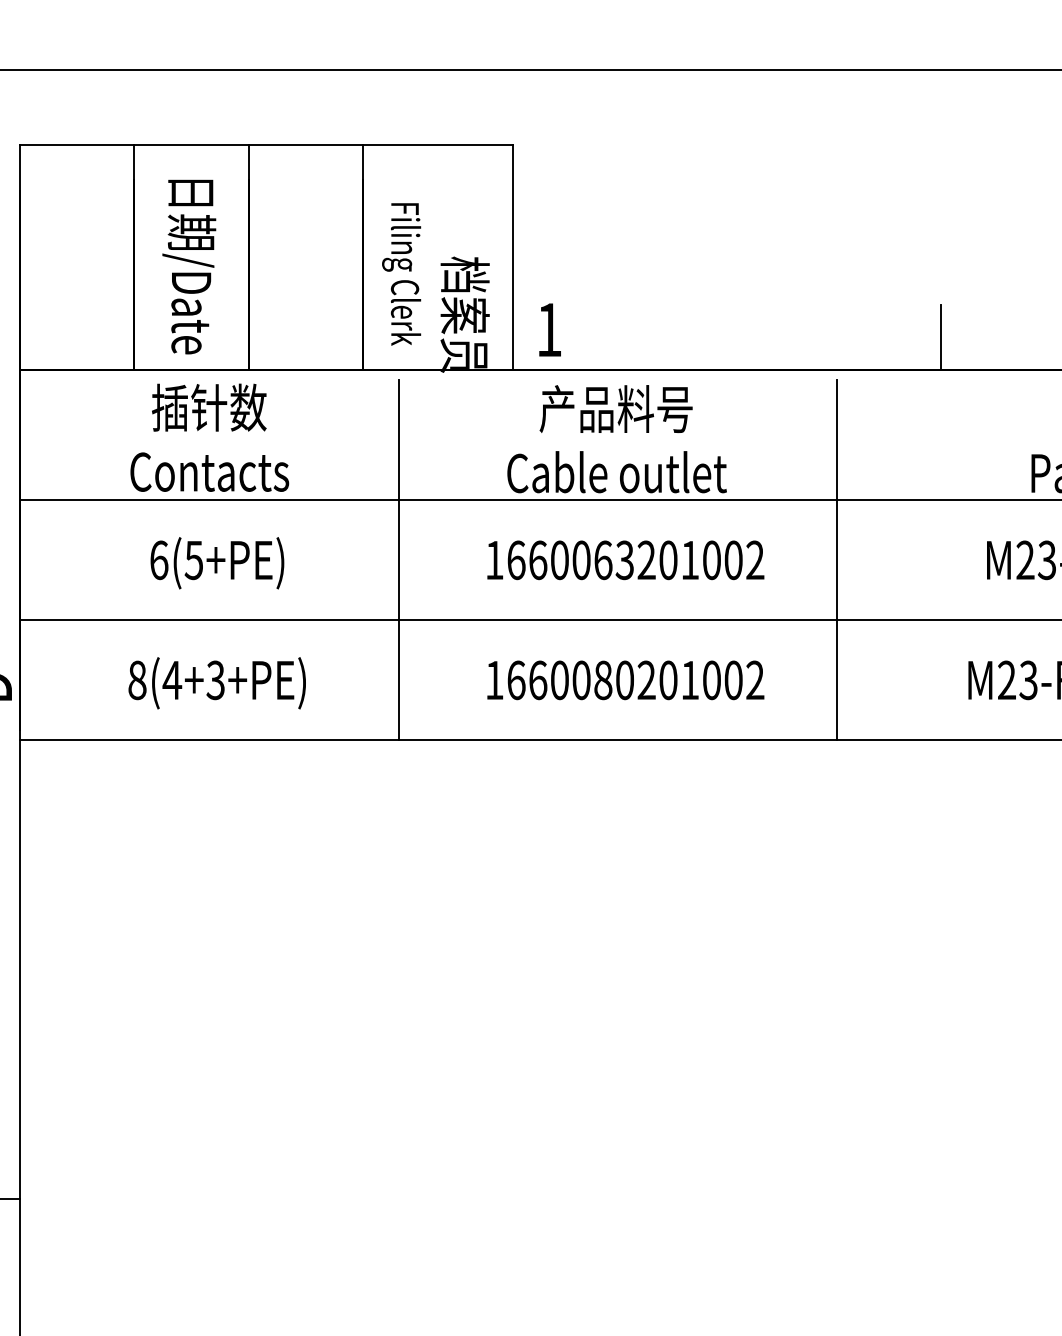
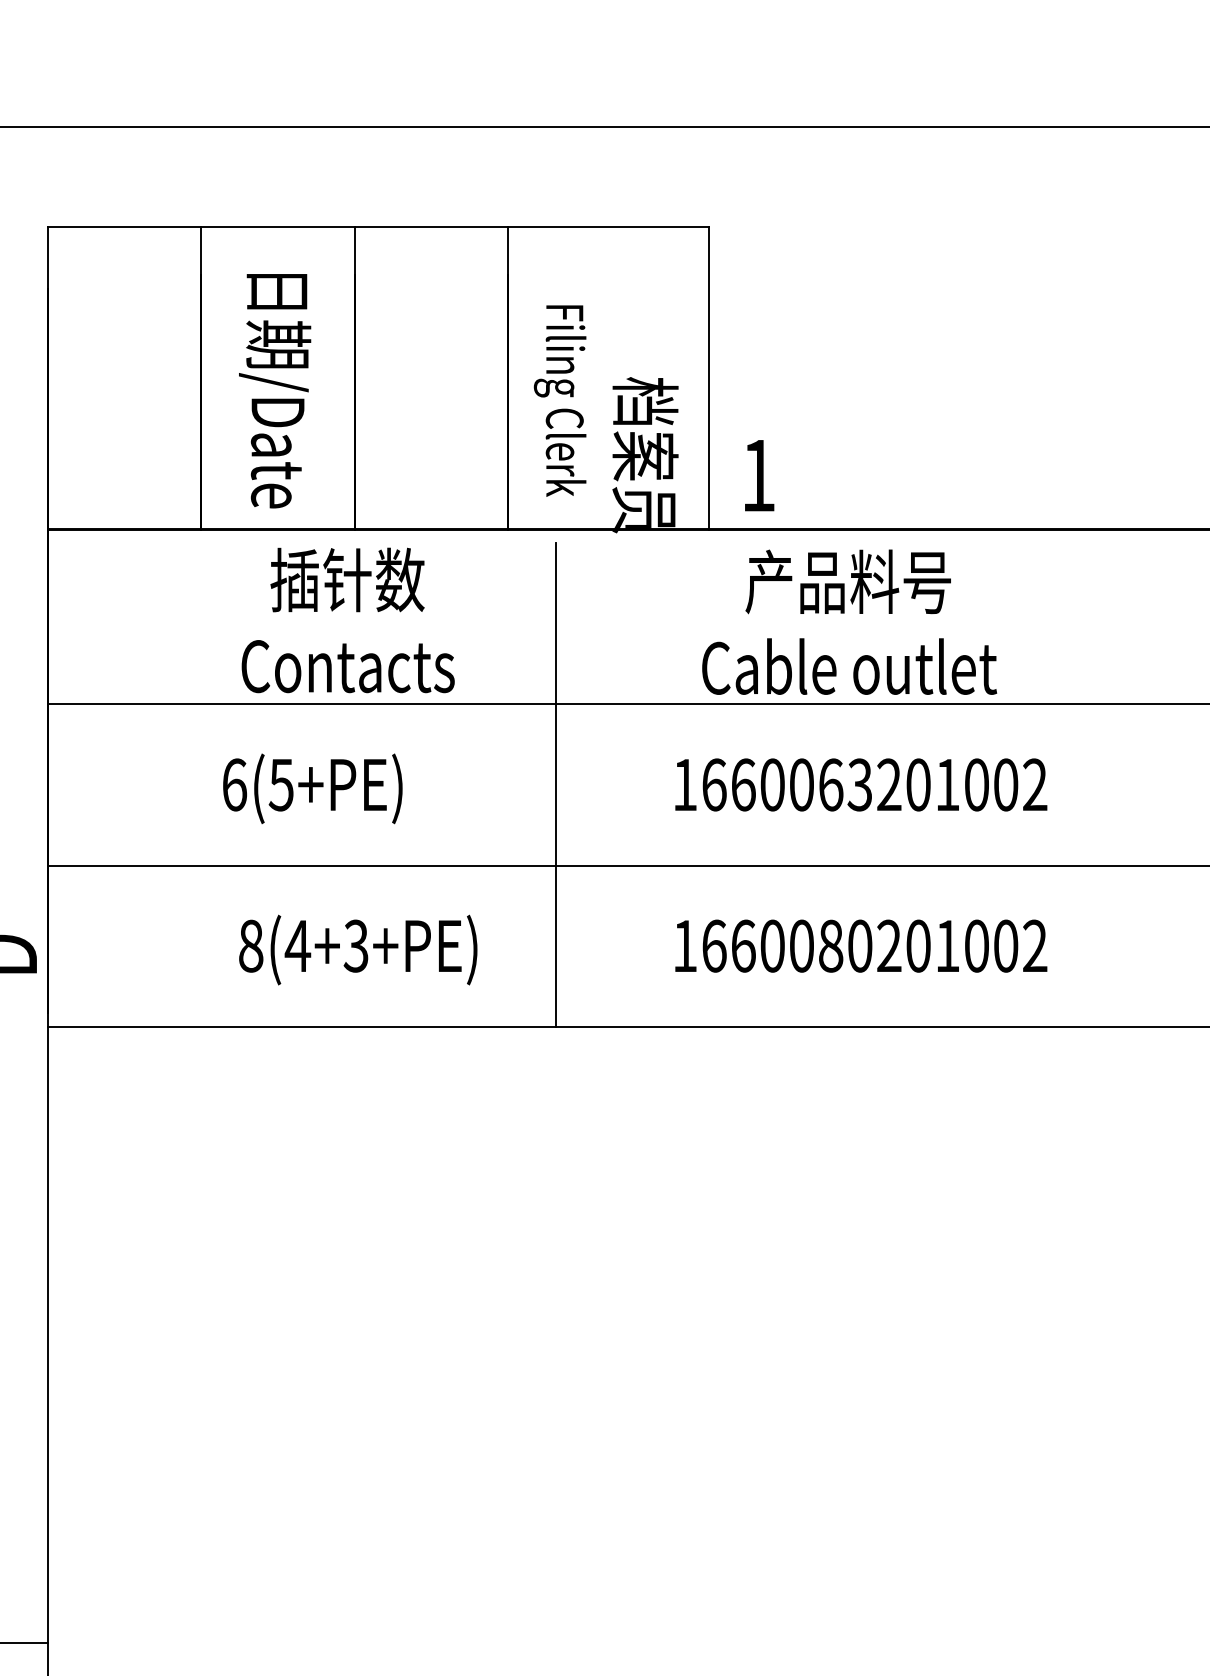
text: (209, 437) -> (347, 620), moved
line: (836, 560) -> (1144, 785), removed
text: (216, 683) -> (357, 950), moved

